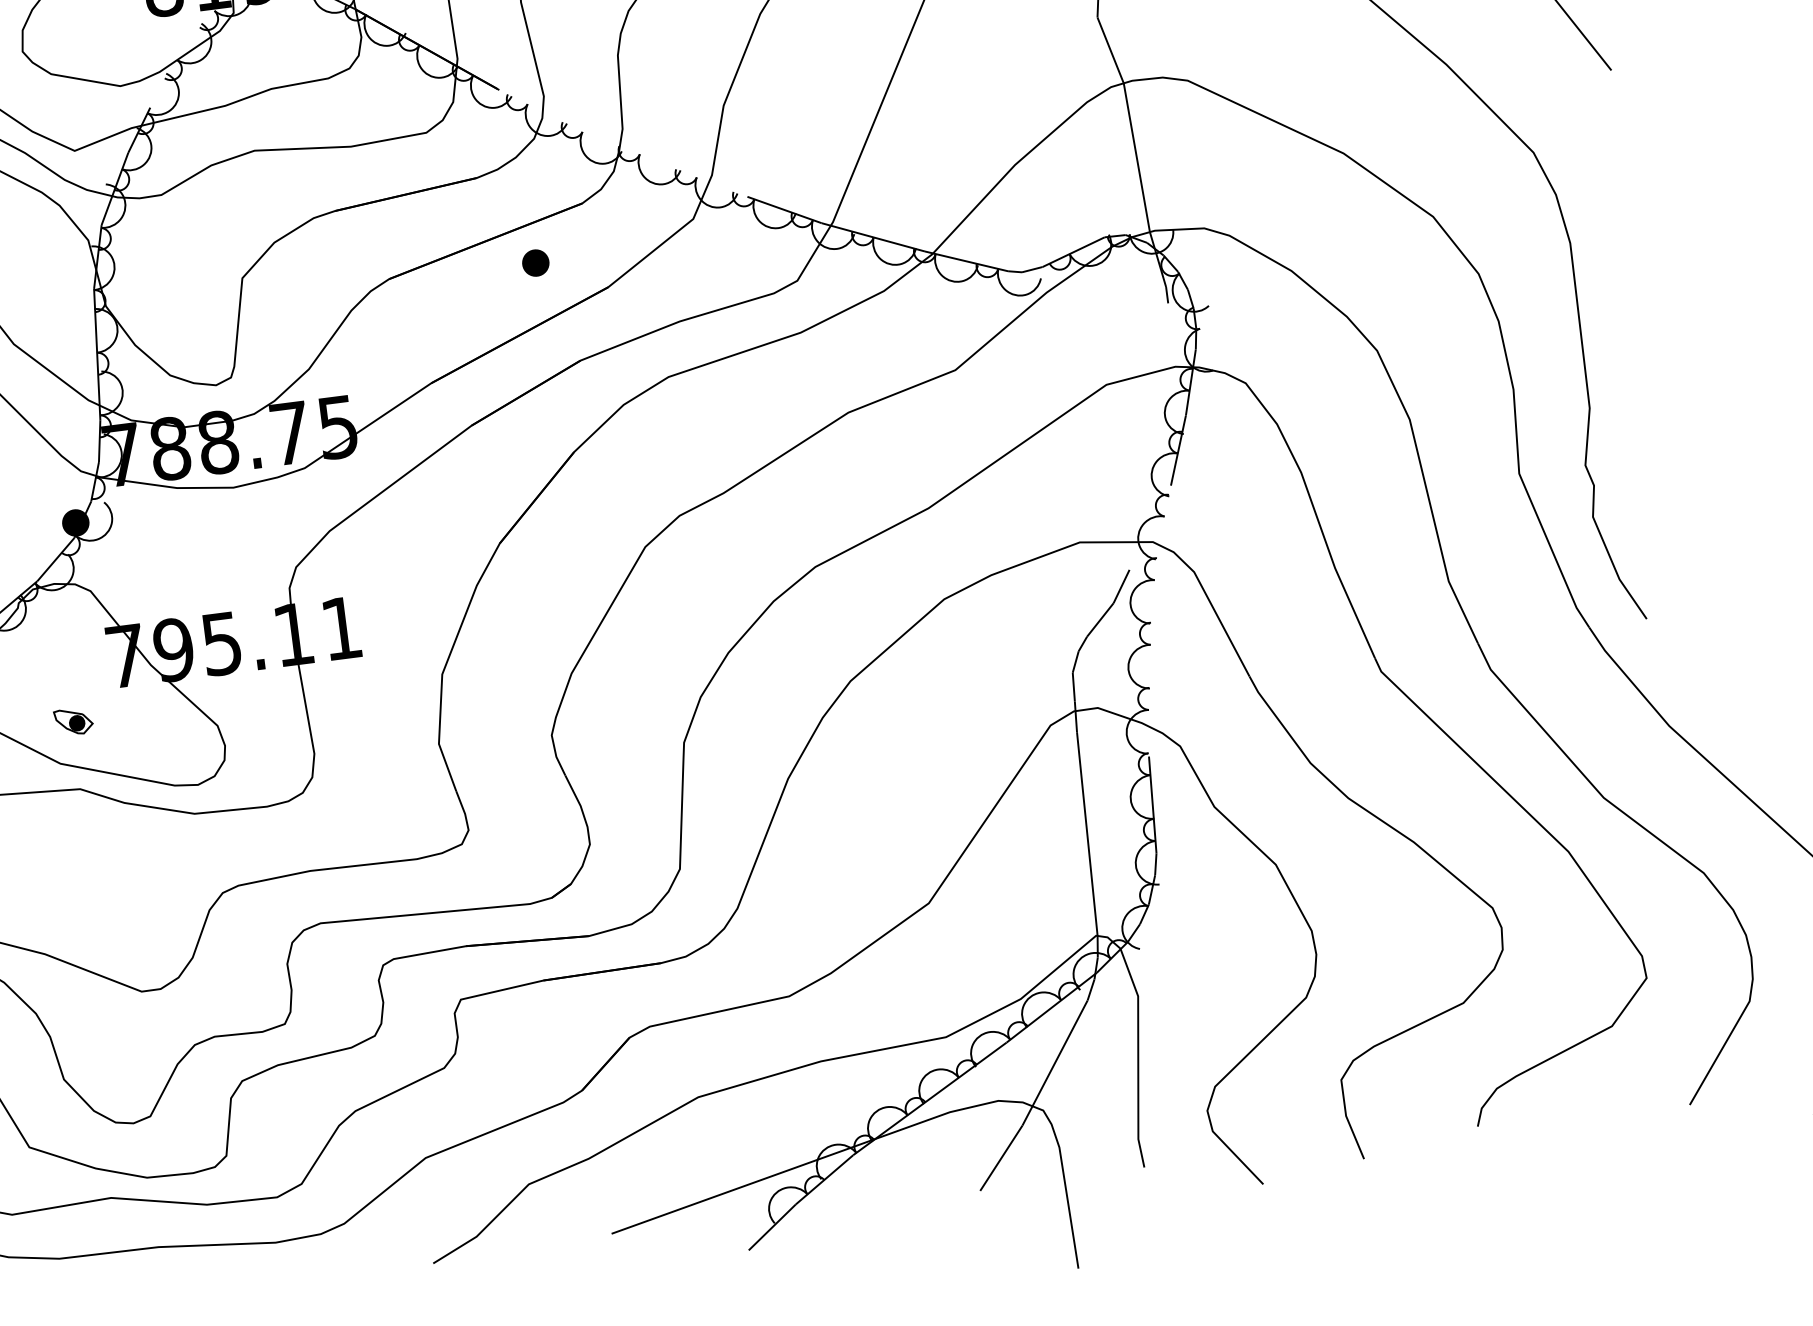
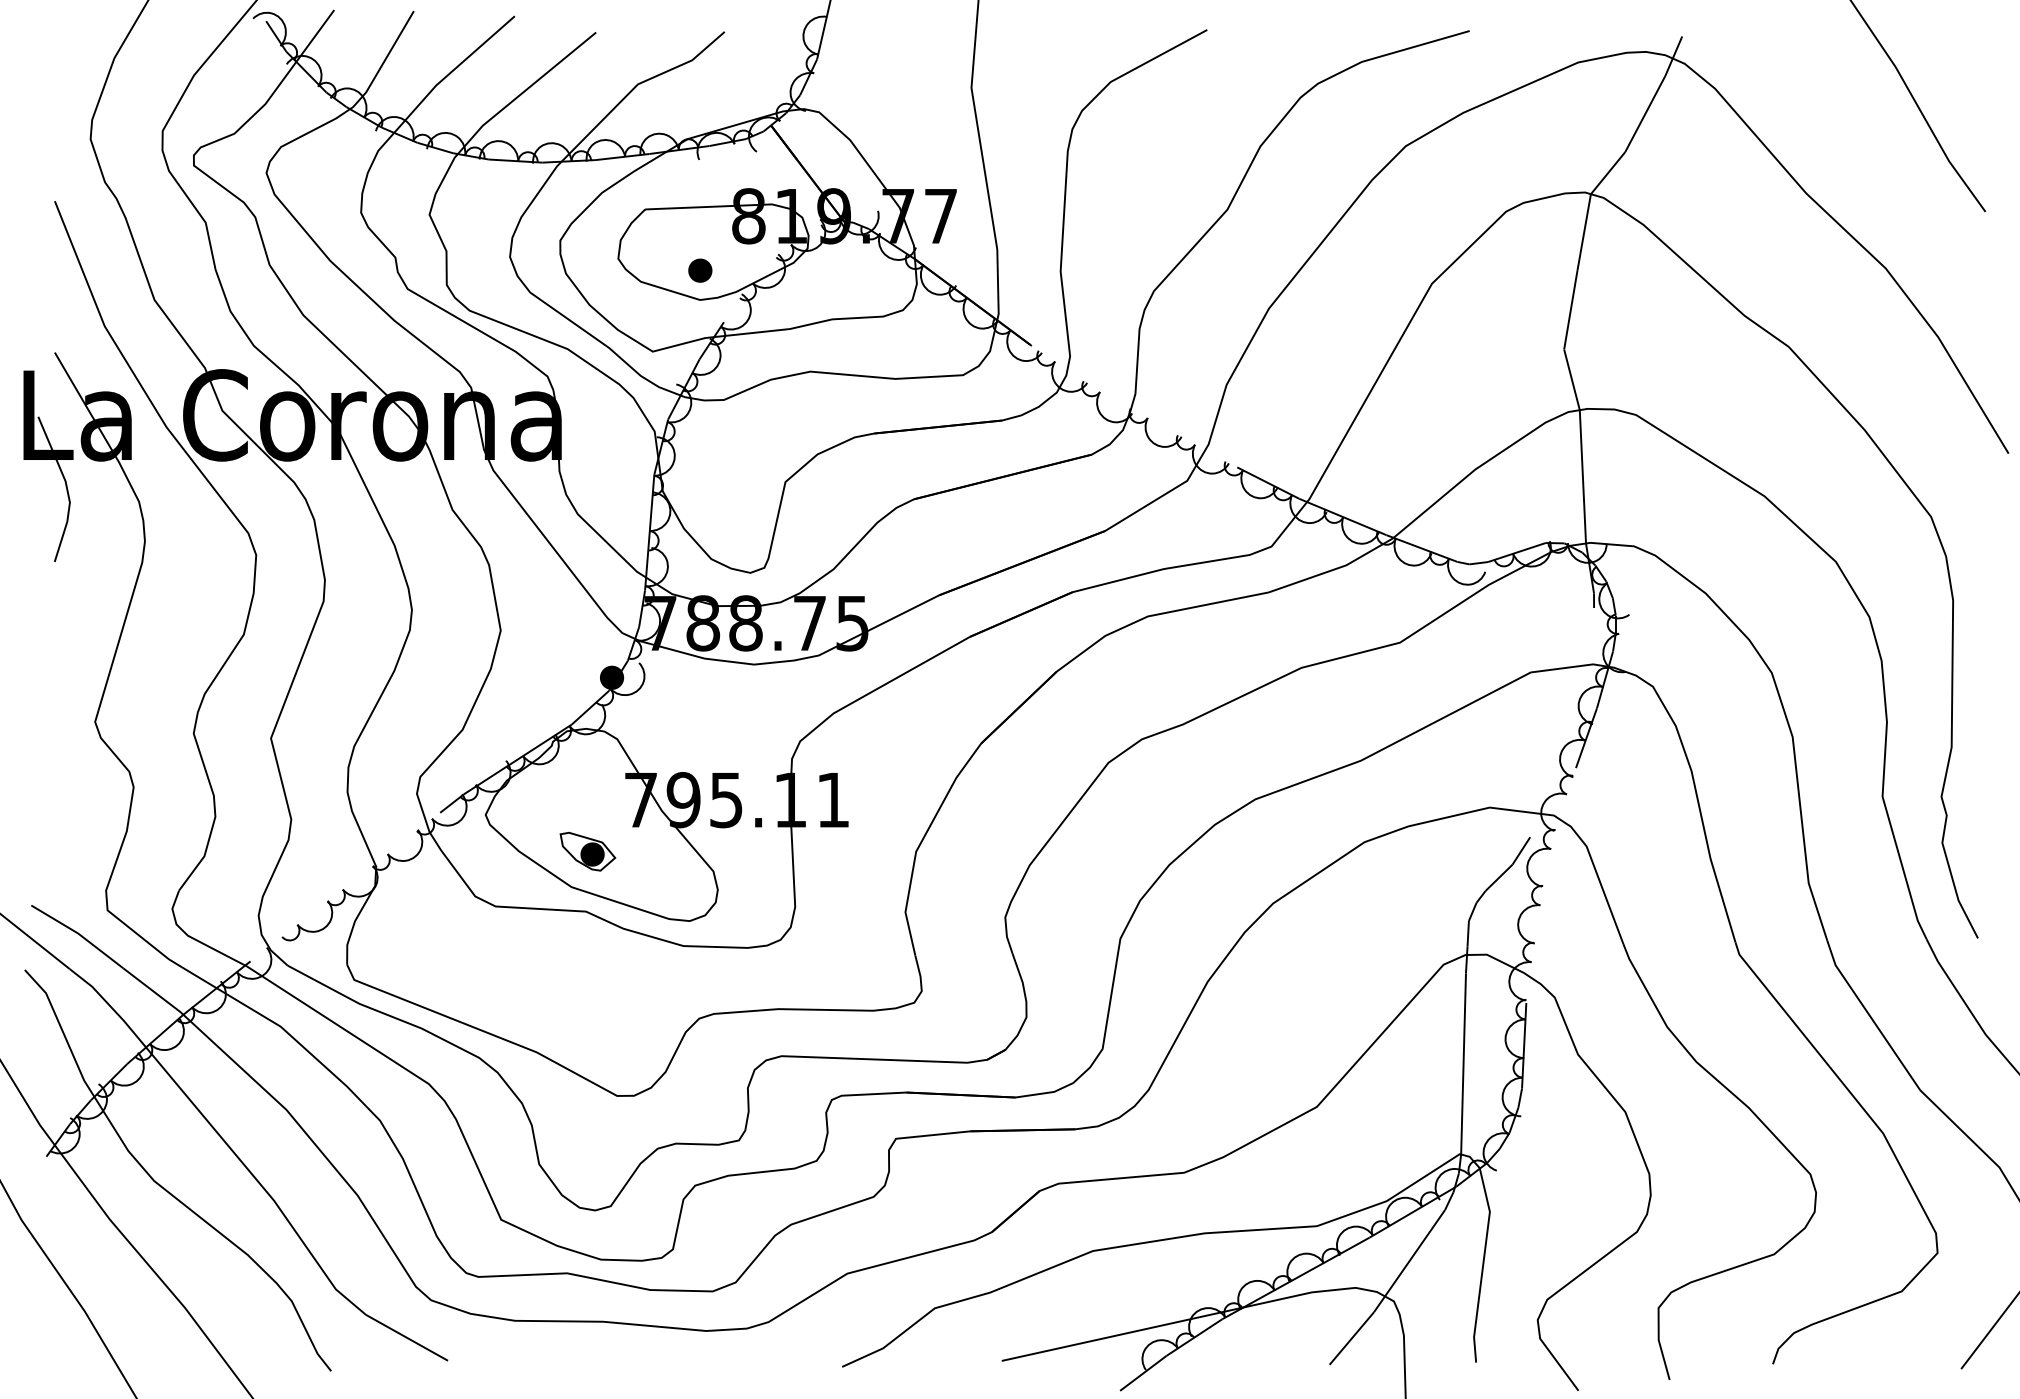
part: (535, 262) -> (700, 270), moved
part: (73, 721) -> (587, 851), size x1.67

